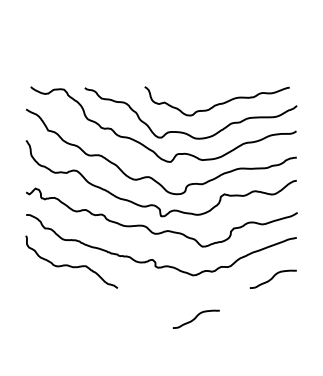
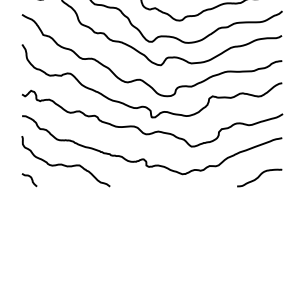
curve: (35, 281) -> (31, 180), added
curve: (195, 318) -> (184, 215), removed

